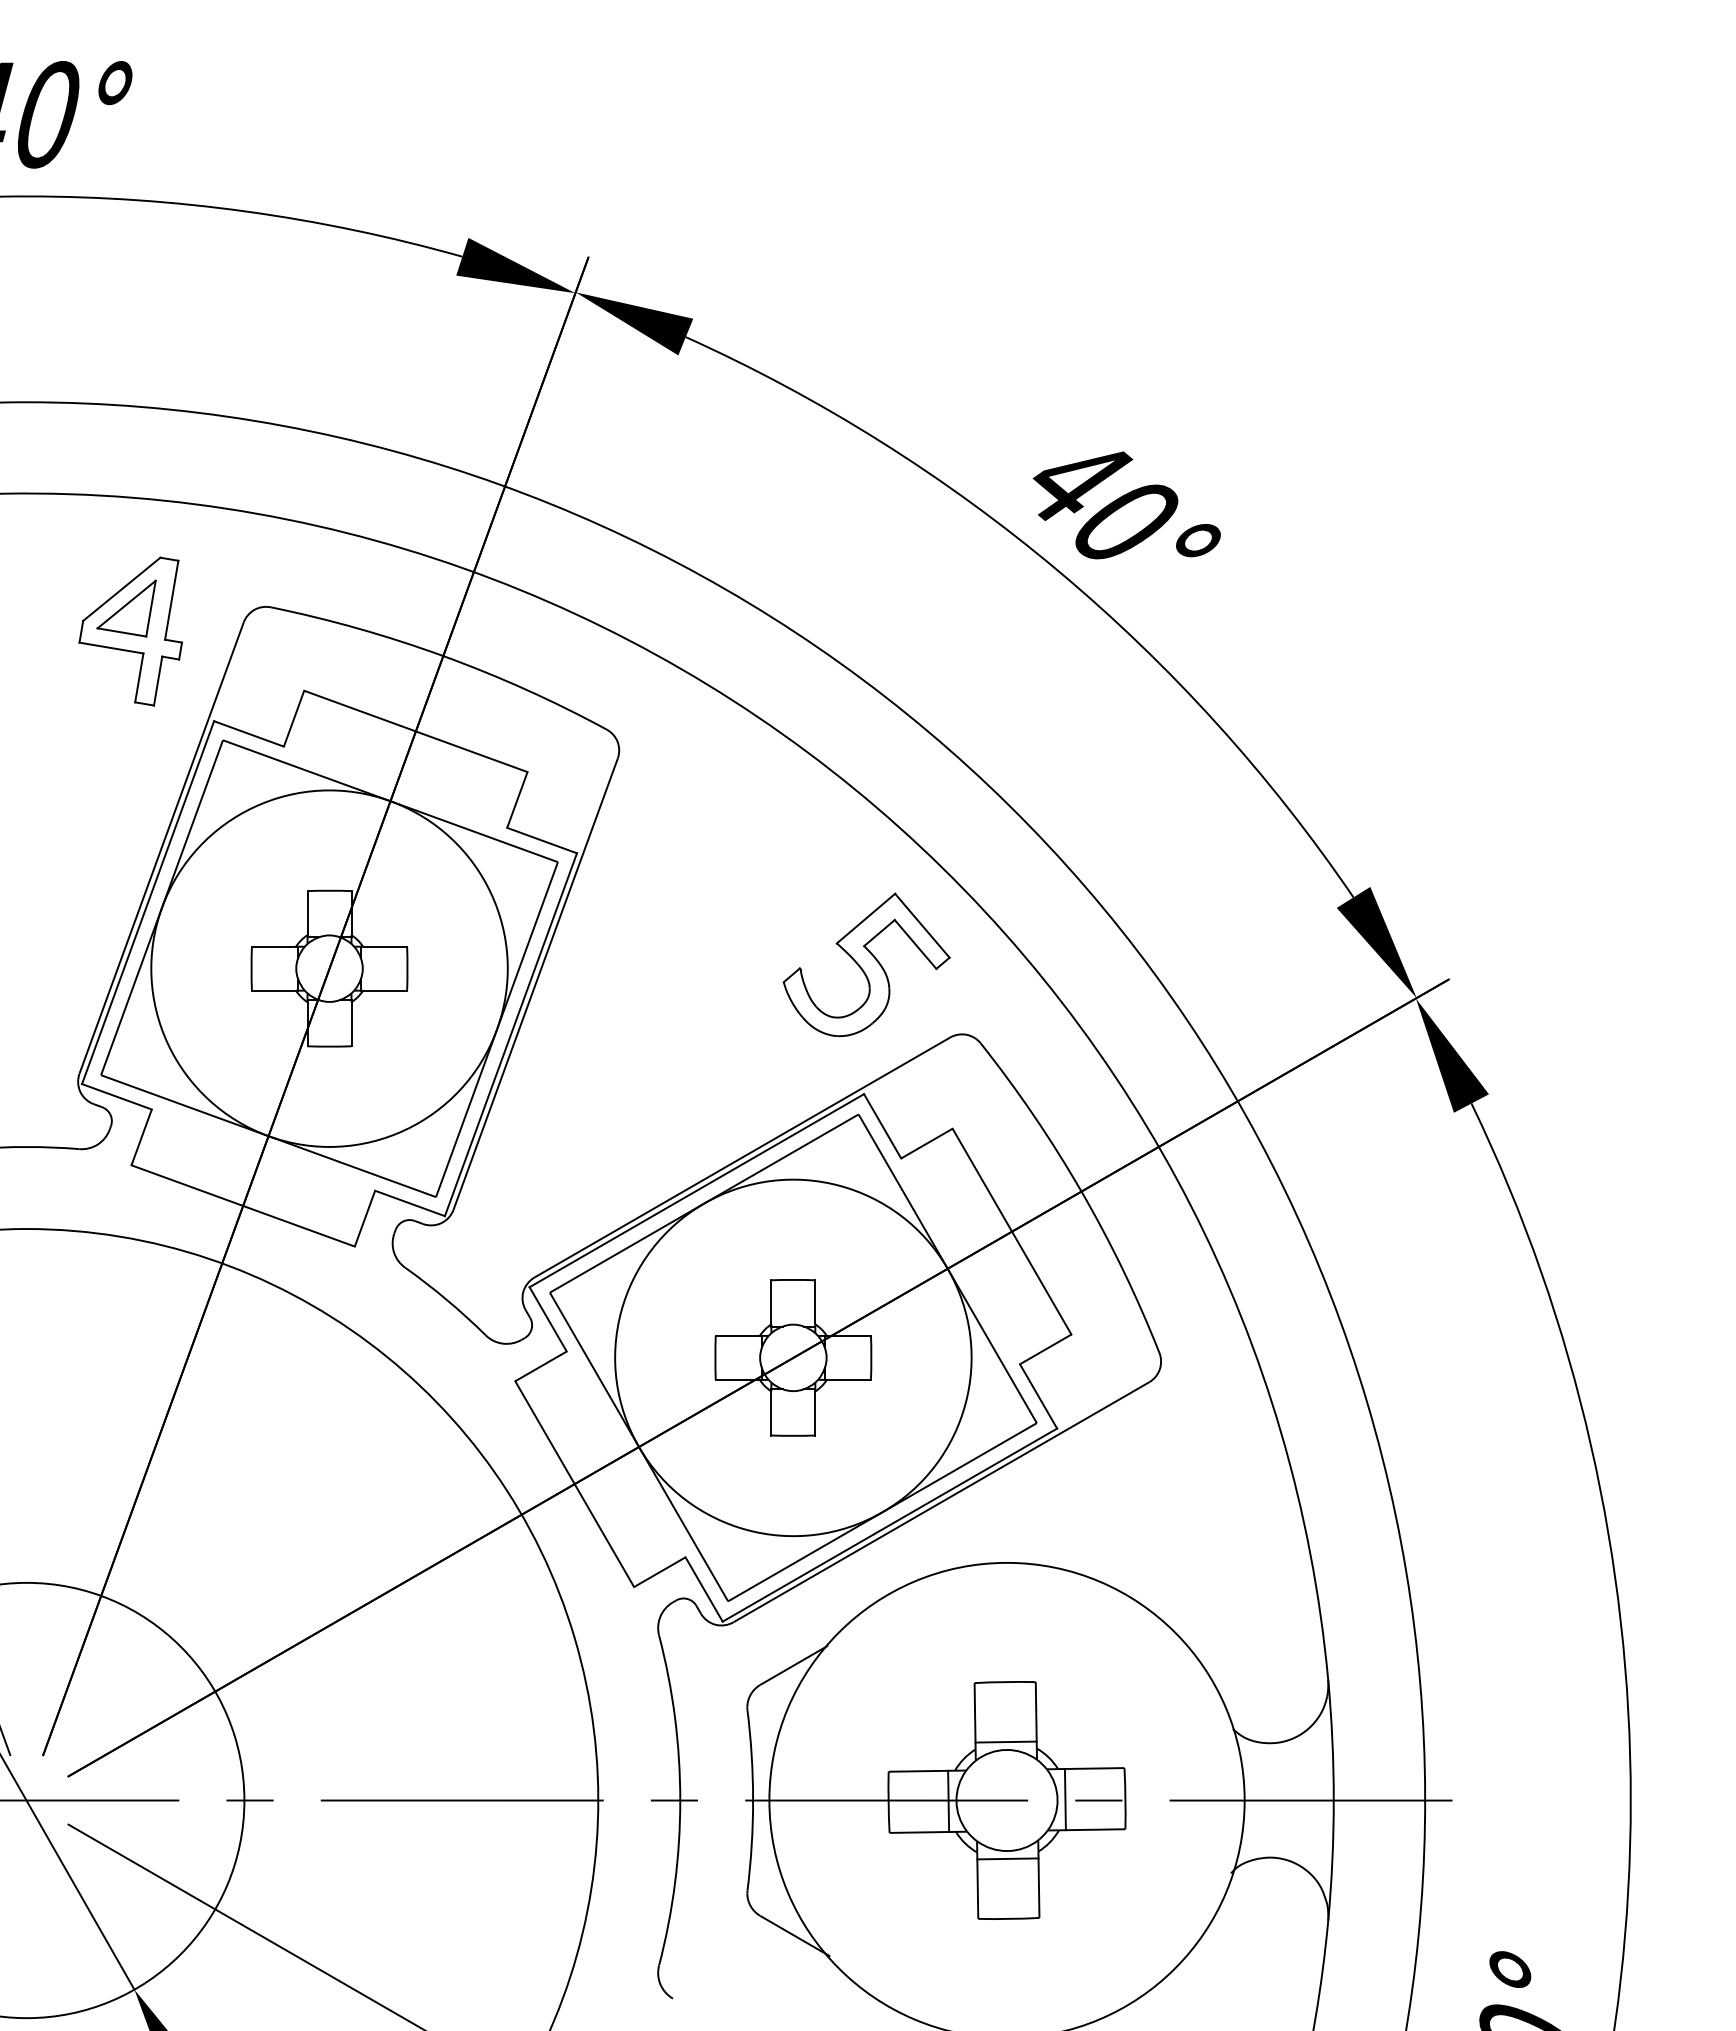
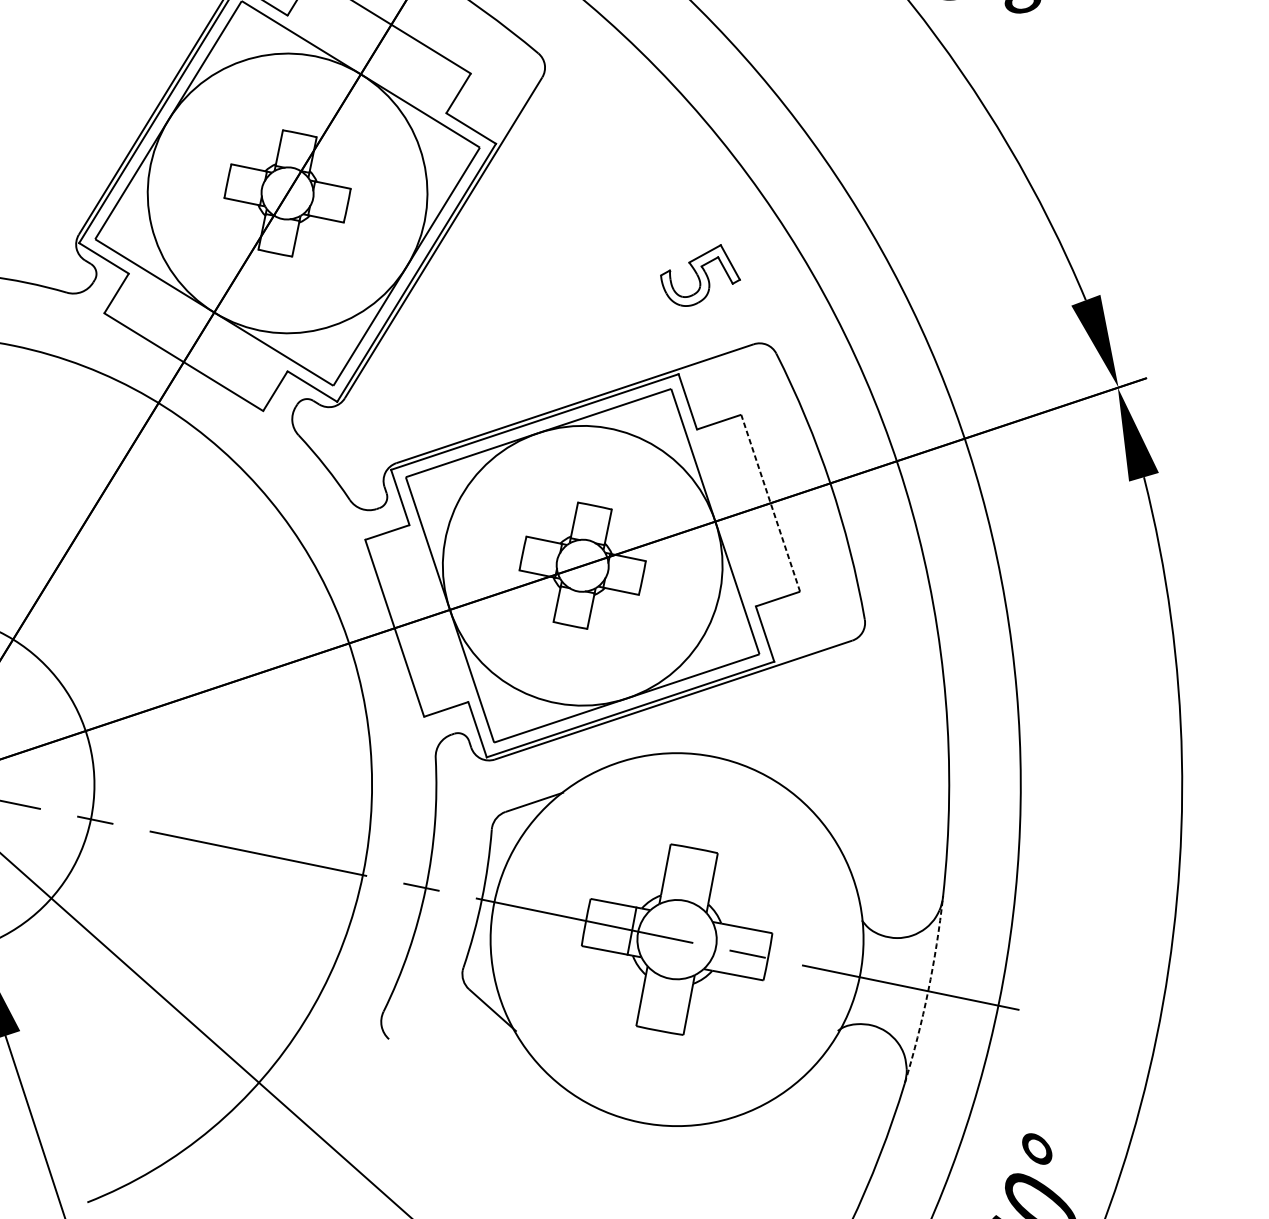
part: (866, 964) -> (700, 274), size x0.6
line: (1012, 1231) -> (771, 503), solid -> dashed
line: (1005, 1741) -> (685, 894), removed
line: (1064, 1799) -> (721, 947), removed
arc: (1333, 1800) -> (928, 991), solid -> dashed
line: (1007, 1858) -> (668, 984), removed

